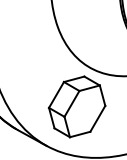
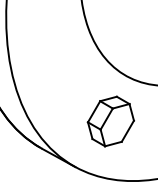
part: (76, 106) -> (110, 121), size x0.7

